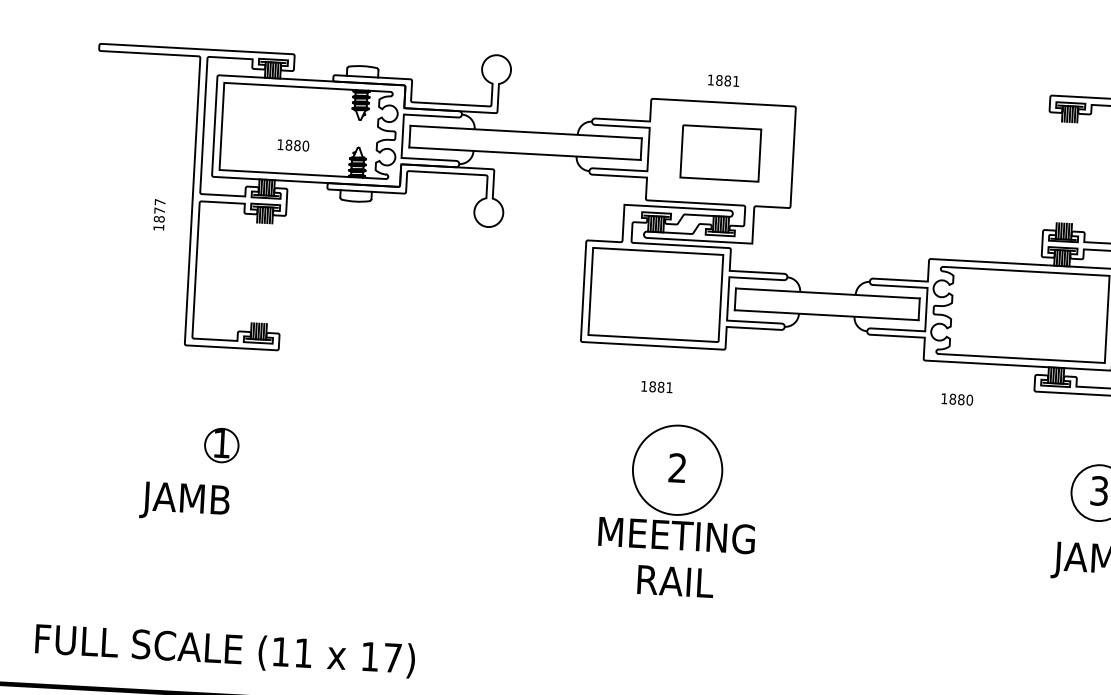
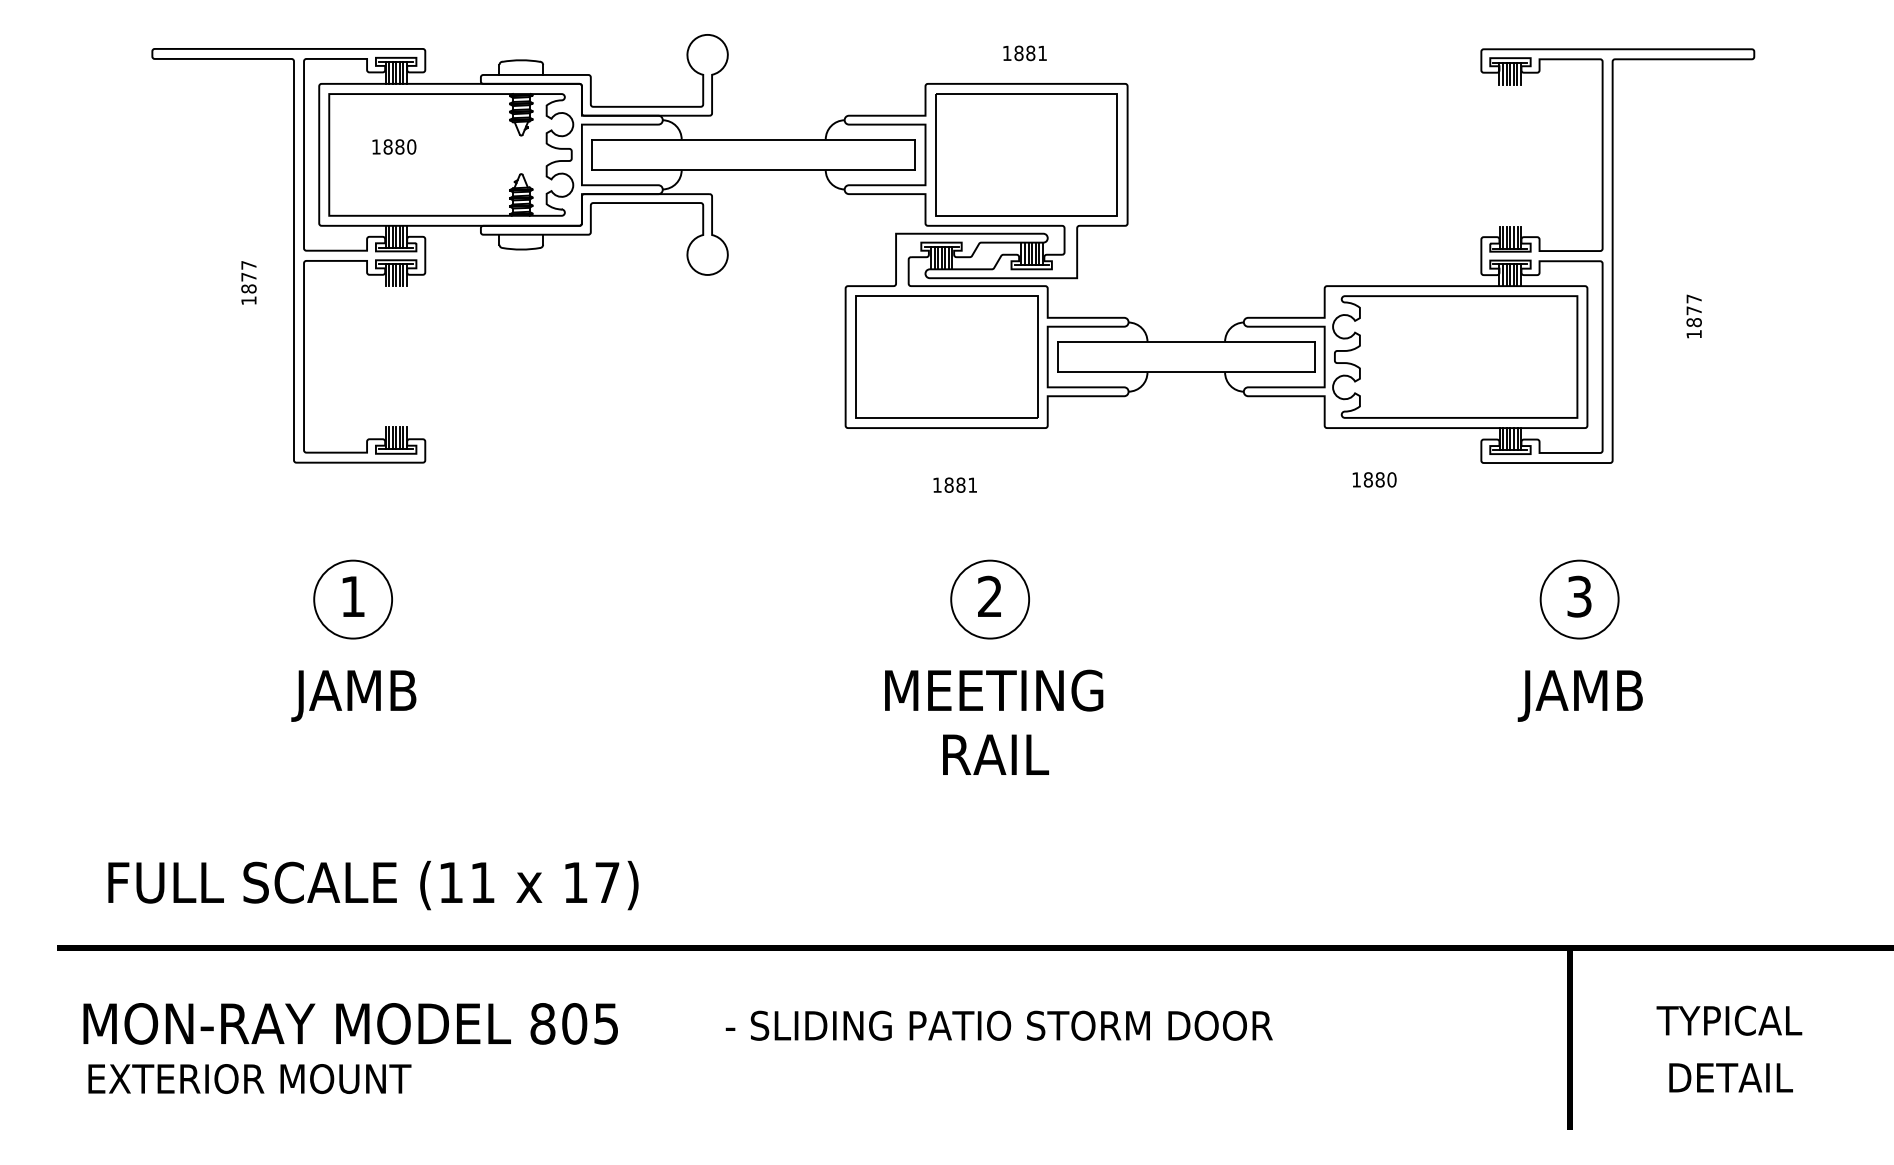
text: (293, 145) -> (394, 146), moved
part: (720, 153) -> (1026, 154), size x1.67
circle: (222, 445) -> (353, 599), size x1.67
circle: (677, 470) -> (990, 599), size x0.62
text: (184, 501) -> (353, 695), moved

